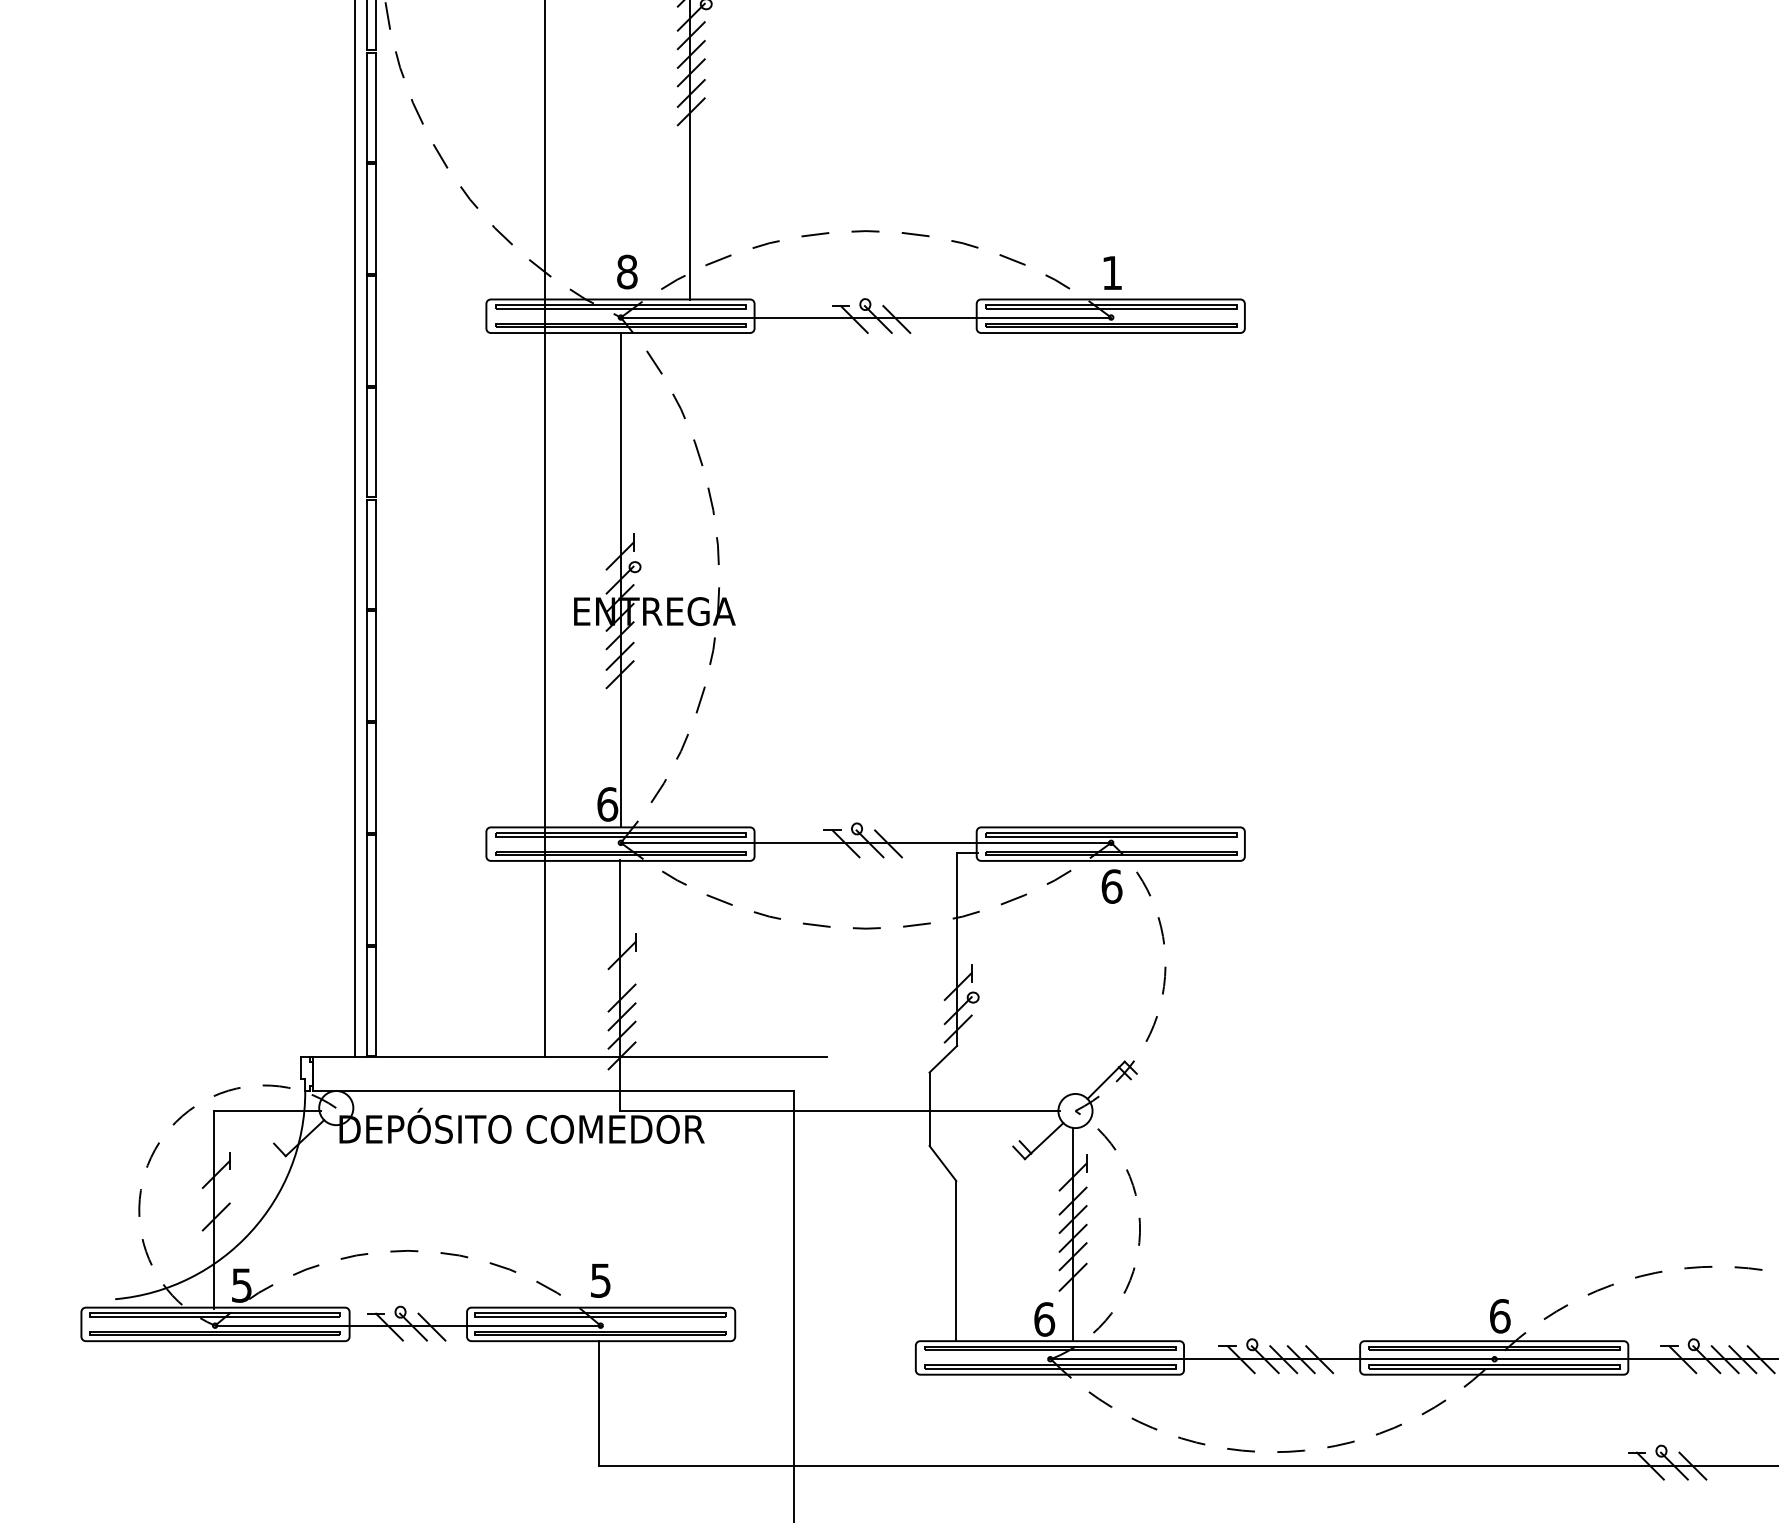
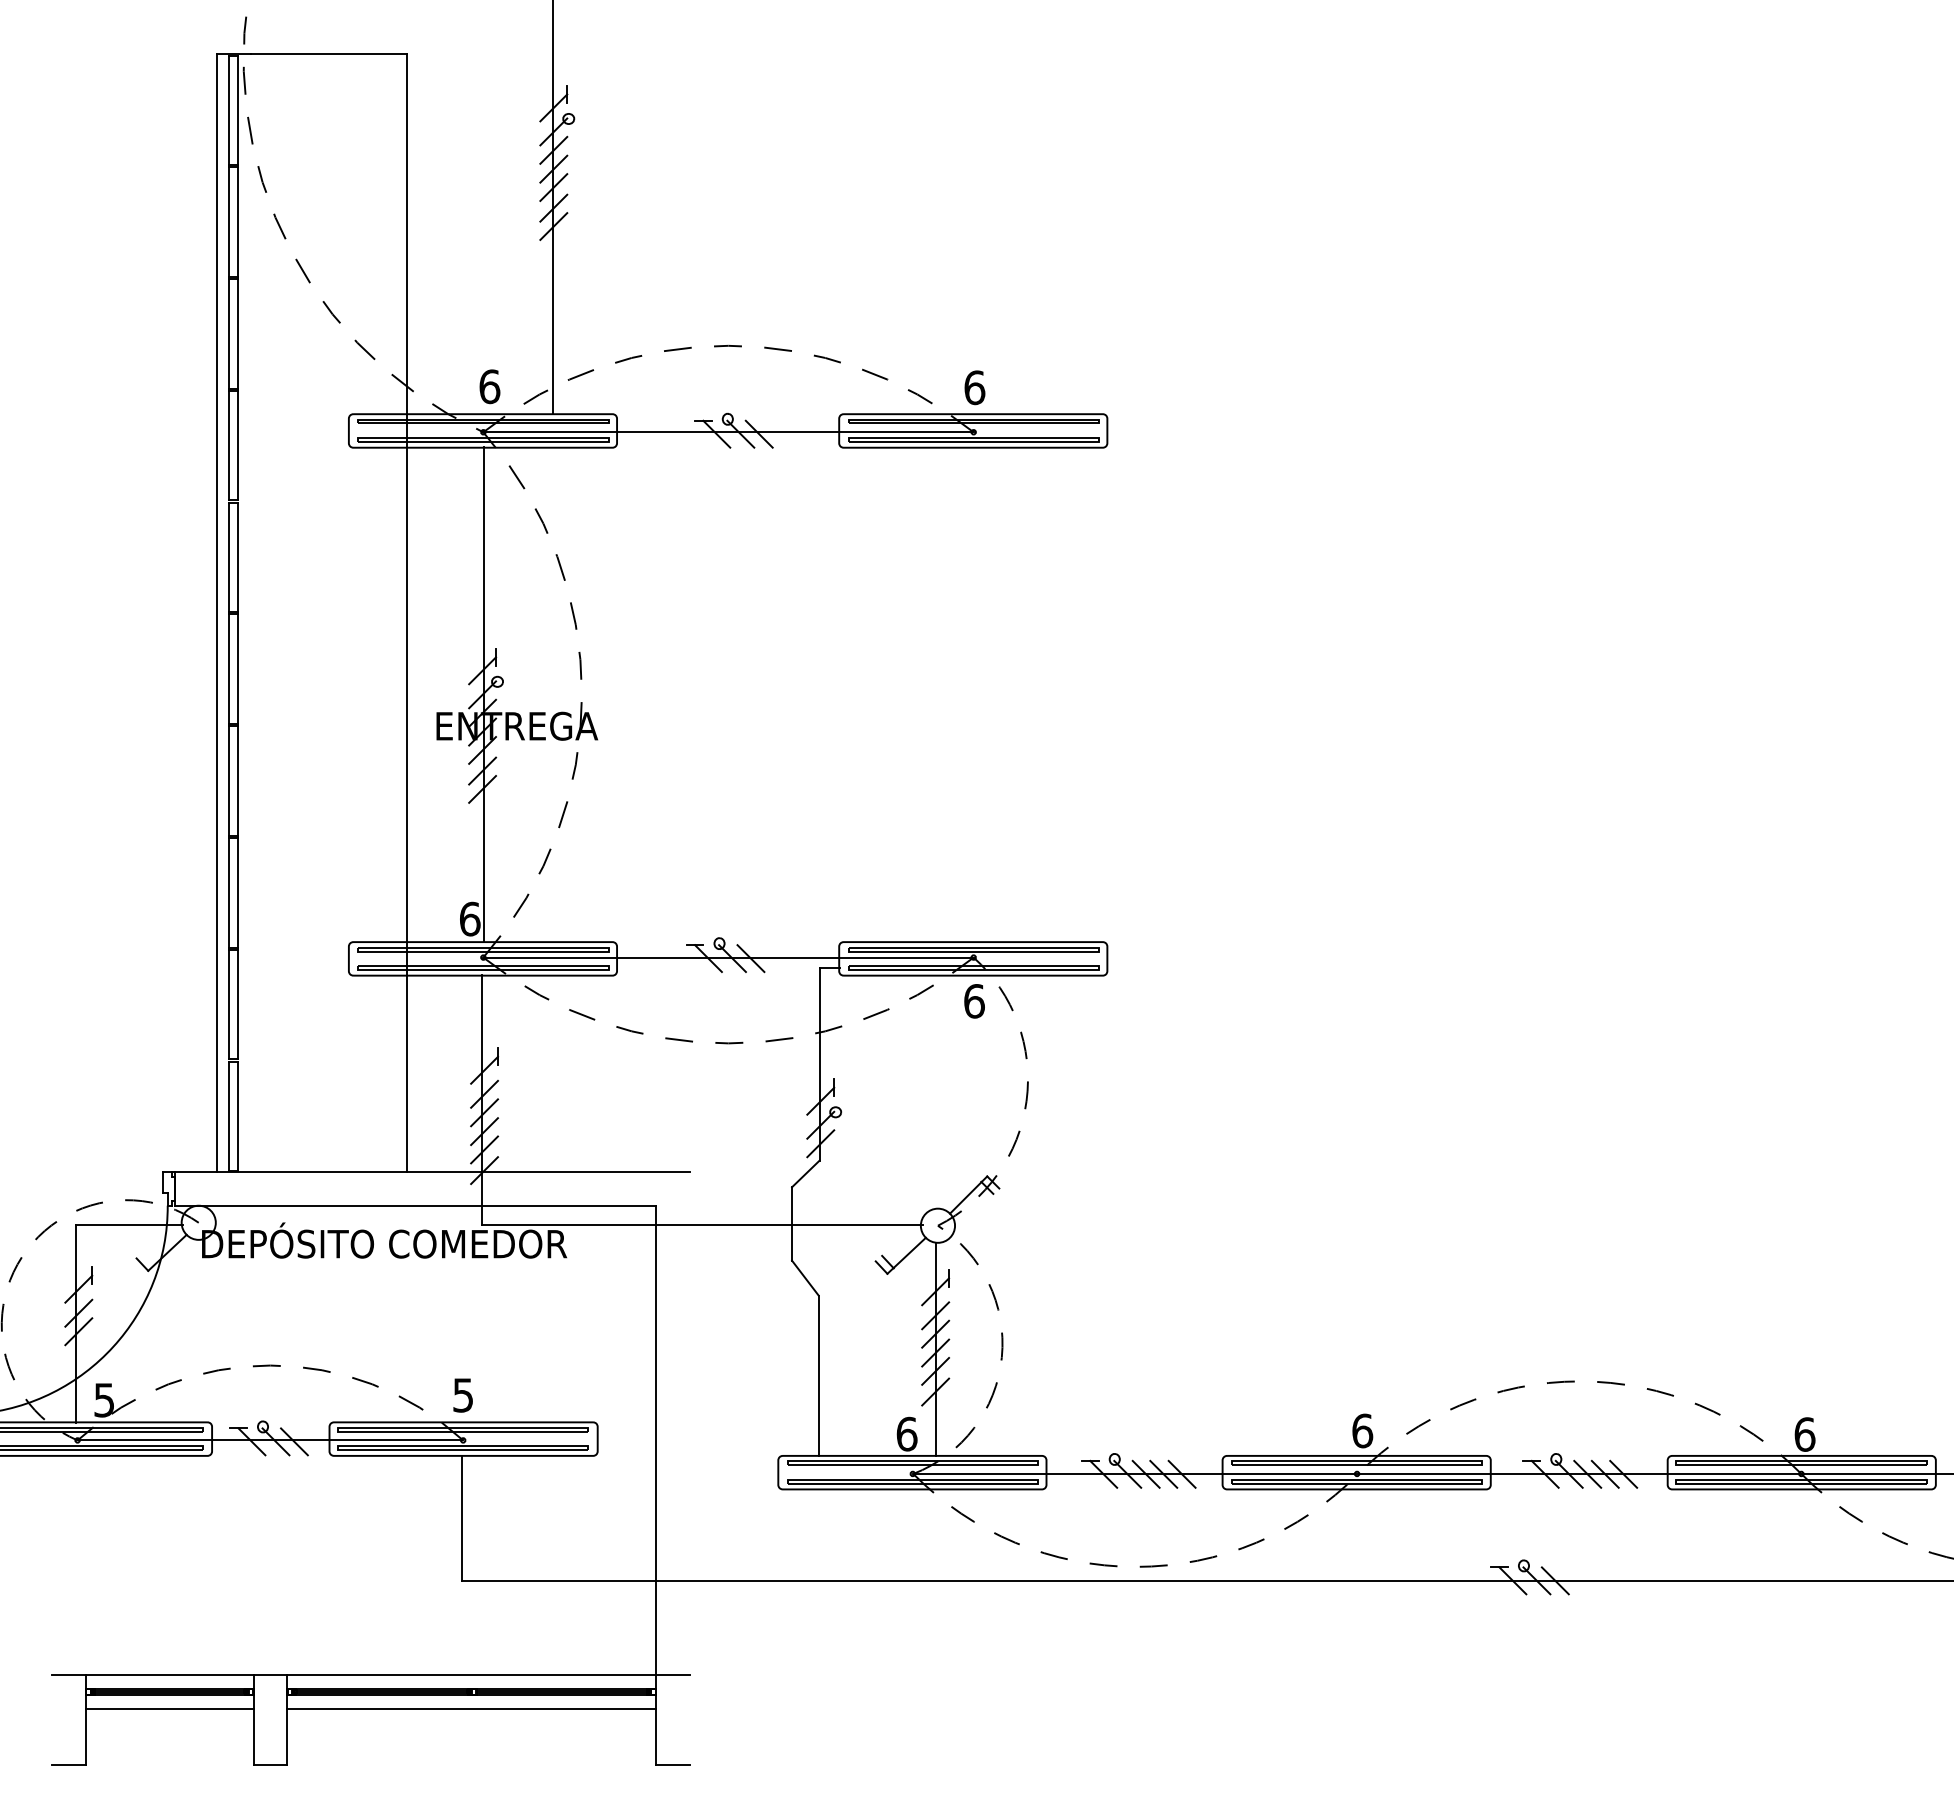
text: (627, 271) -> (489, 386), 8 -> 6
text: (1112, 272) -> (974, 387), 1 -> 6
line: (622, 978) -> (484, 1093), added
line: (216, 1197) -> (78, 1312), added

